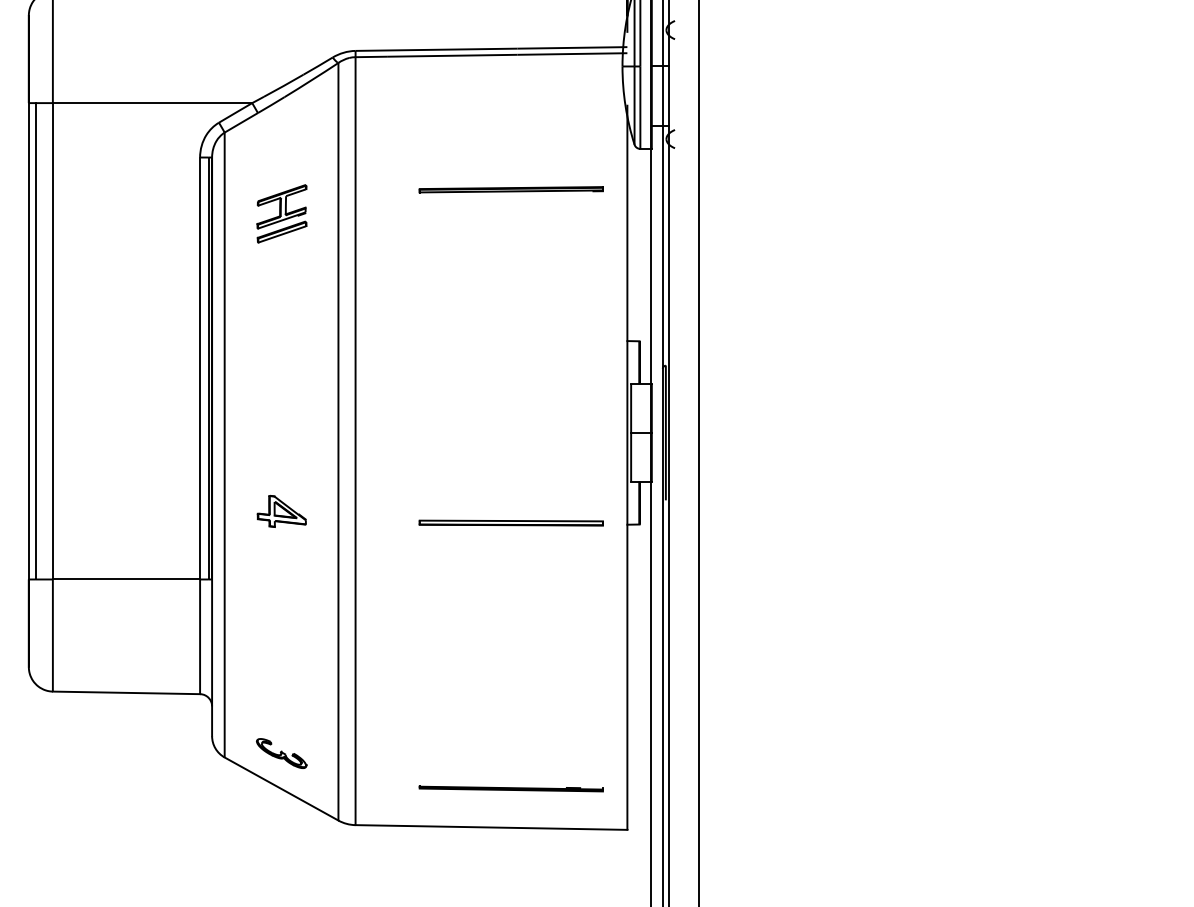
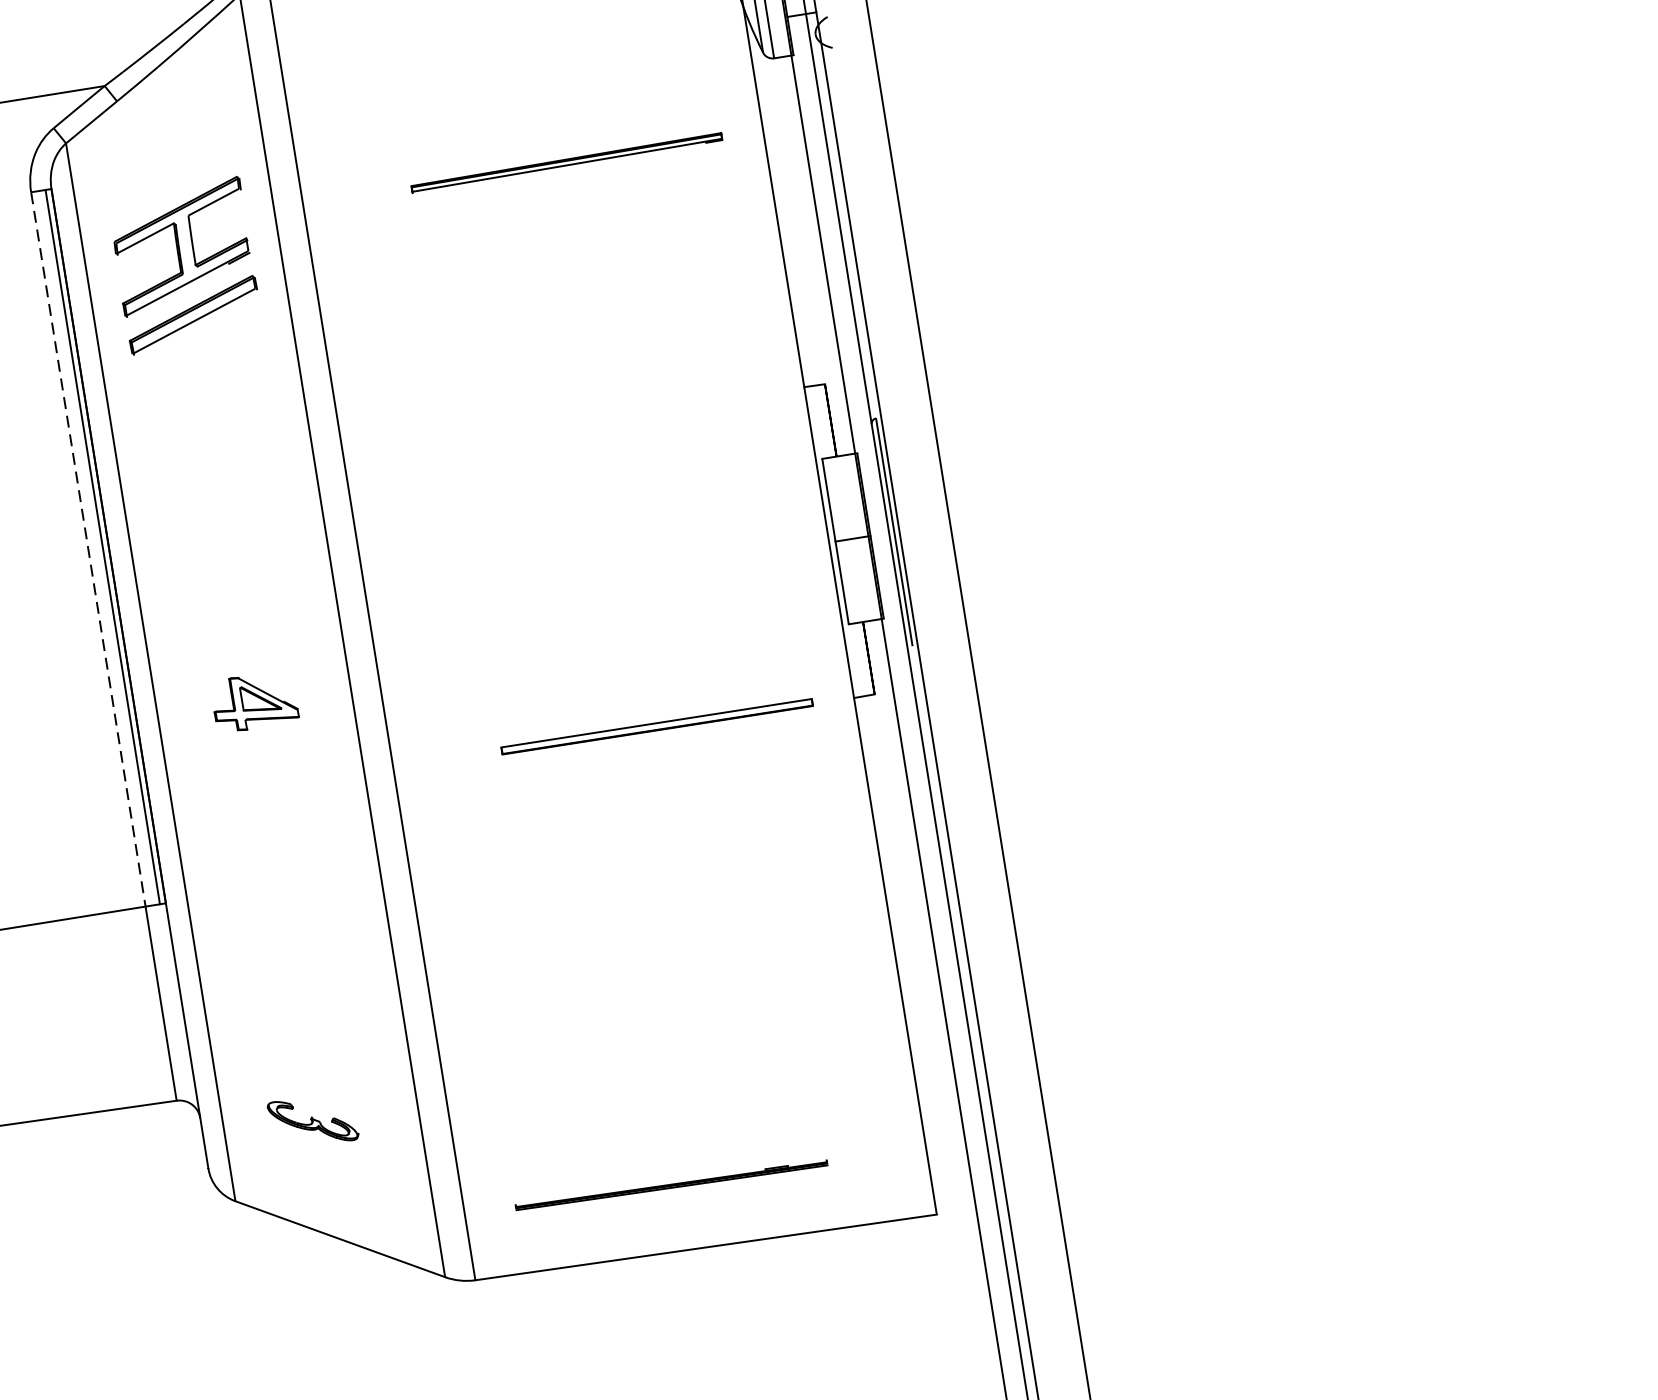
part: (281, 213) -> (184, 264), size x1.6
line: (200, 368) -> (89, 549), solid -> dashed
part: (281, 511) -> (254, 701), moved
part: (281, 753) -> (312, 1121), moved
part: (510, 788) -> (670, 1185), moved

